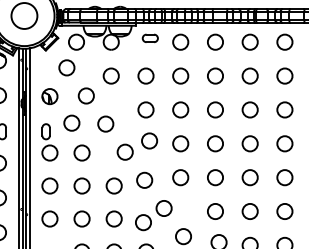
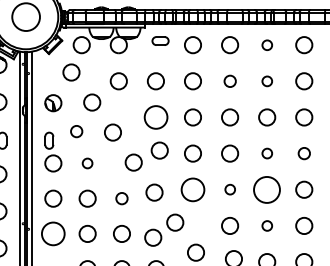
circle: (250, 42) -> (267, 45), size x0.6
circle: (215, 76) -> (230, 81), size x0.7
circle: (250, 76) -> (267, 81), size x0.6
circle: (145, 109) -> (155, 117), size x1.4
circle: (71, 123) -> (76, 131), size x0.7
circle: (250, 143) -> (267, 153), size x0.6
circle: (285, 143) -> (304, 153), size x0.7
circle: (81, 153) -> (87, 163), size x0.6
circle: (180, 177) -> (192, 189), size x1.4
circle: (215, 177) -> (230, 189), size x0.6
circle: (250, 177) -> (267, 189), size x1.6
circle: (113, 185) -> (121, 198), size x0.7
circle: (250, 211) -> (267, 225), size x0.6
circle: (50, 218) -> (53, 233), size x1.4

